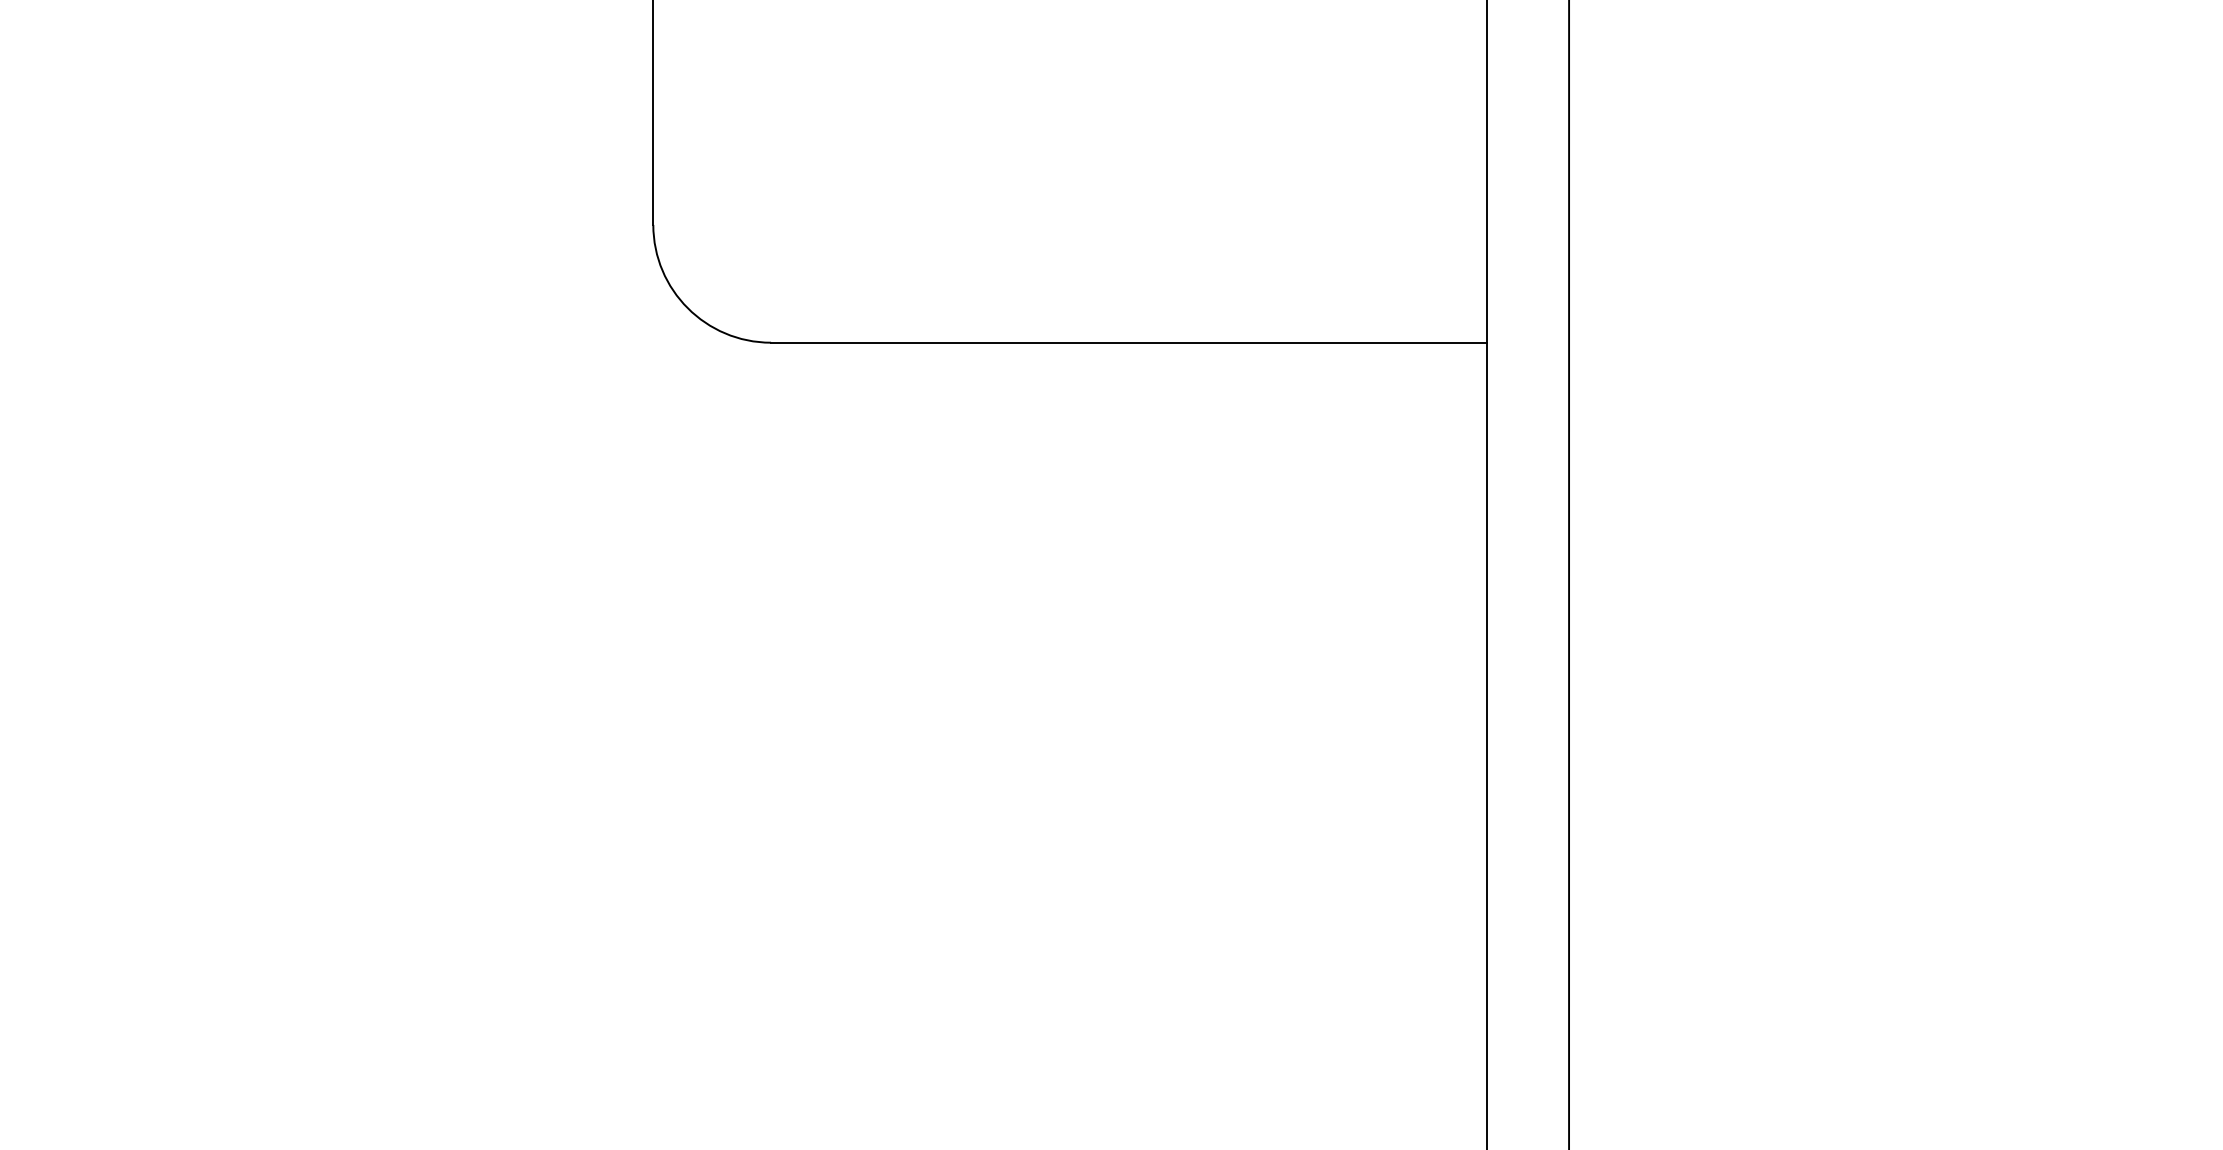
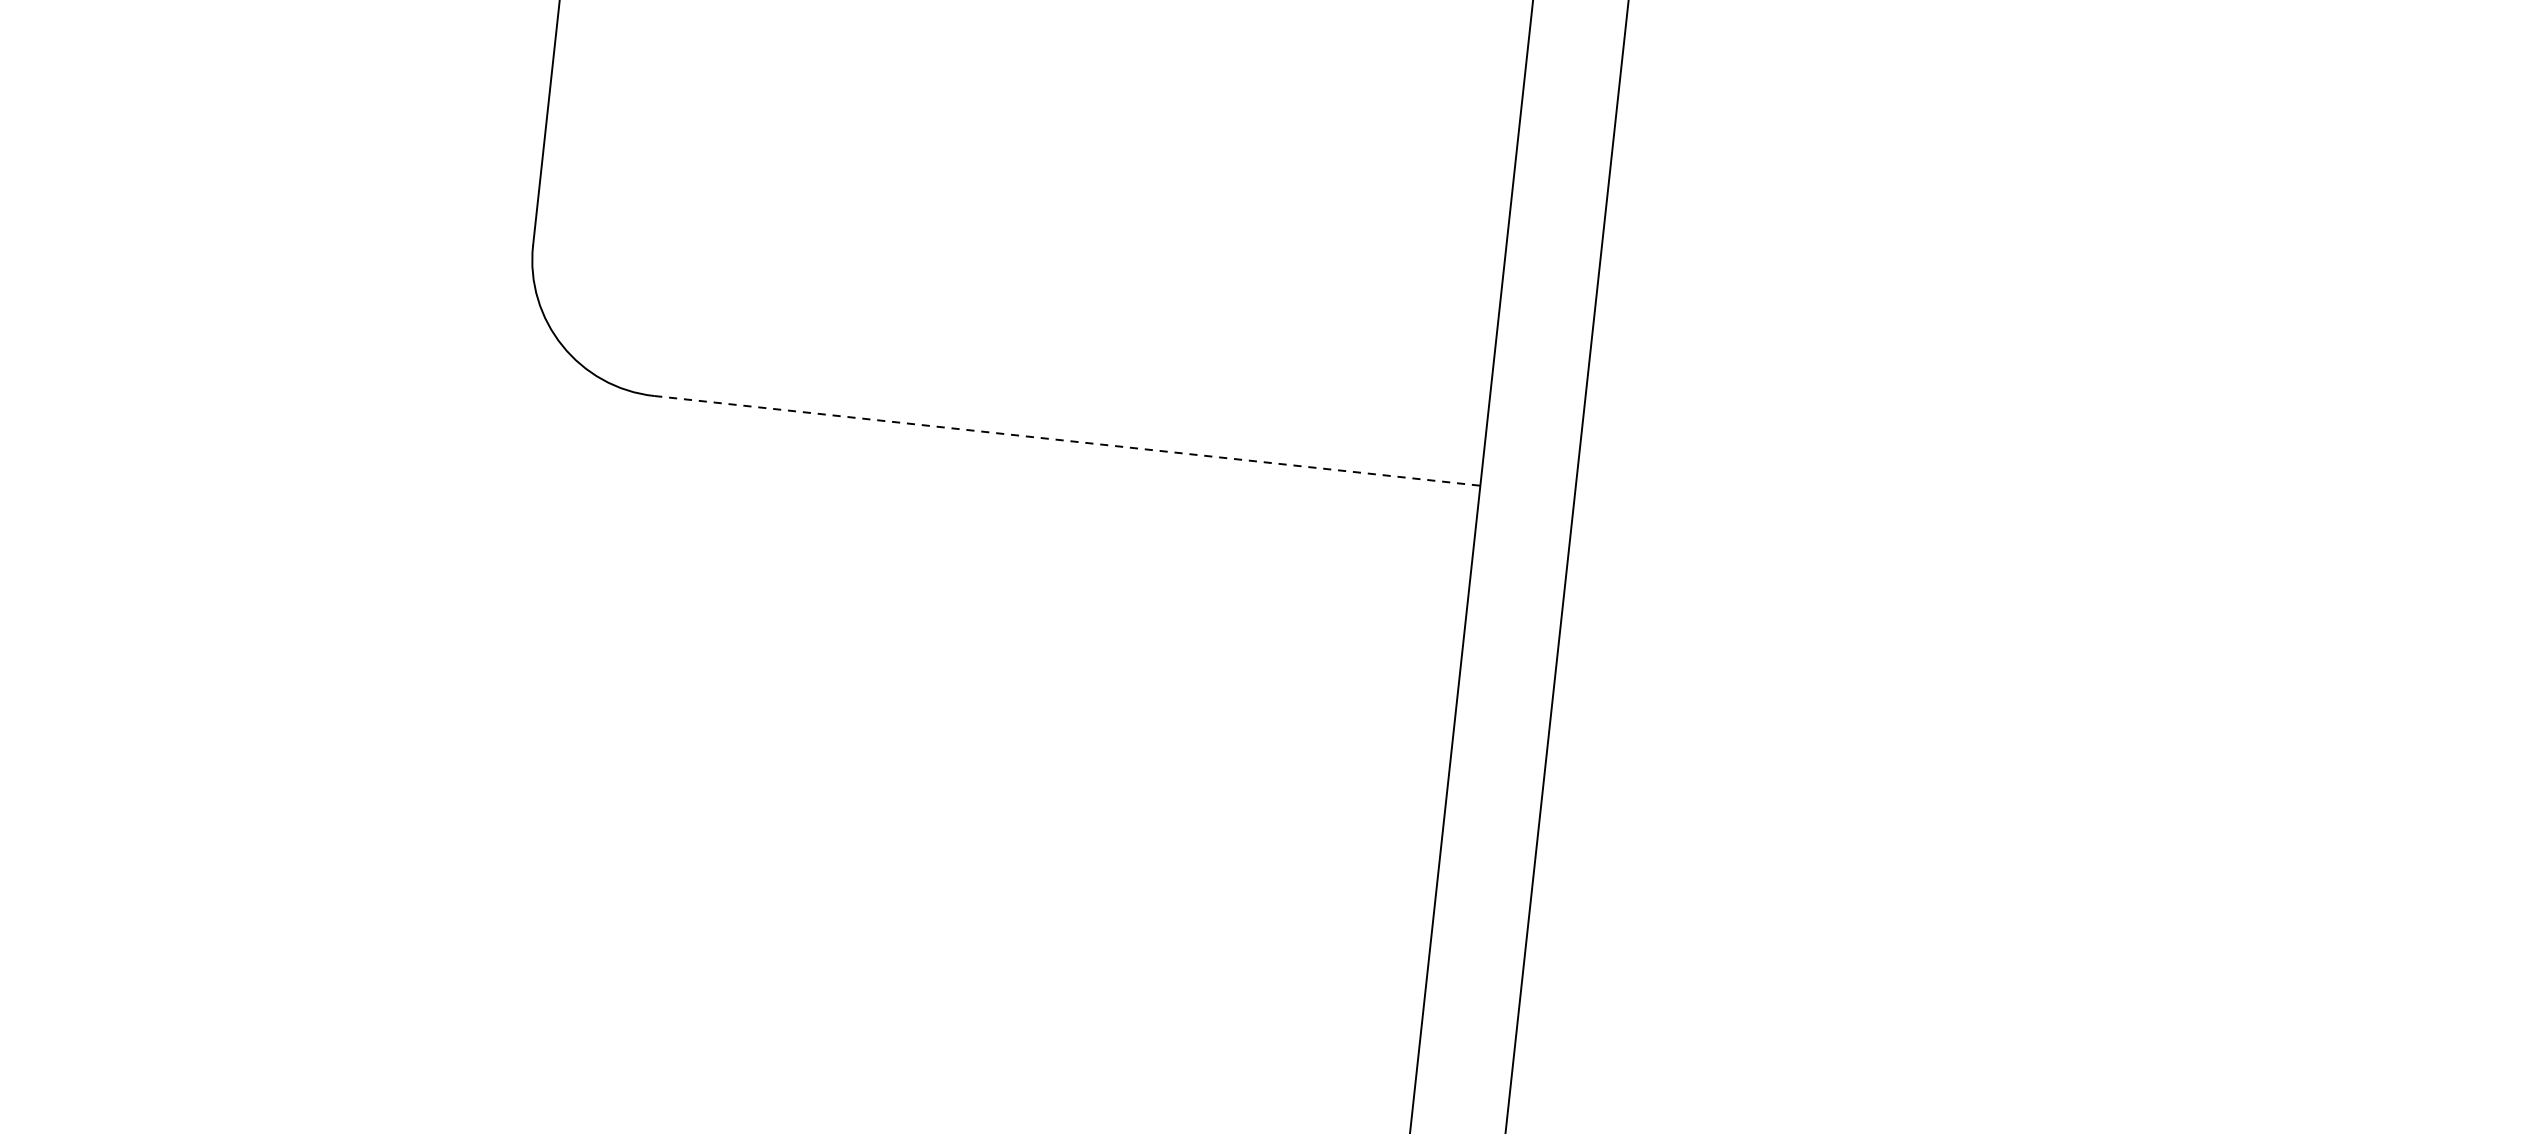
line: (1129, 342) -> (1067, 440), solid -> dashed

